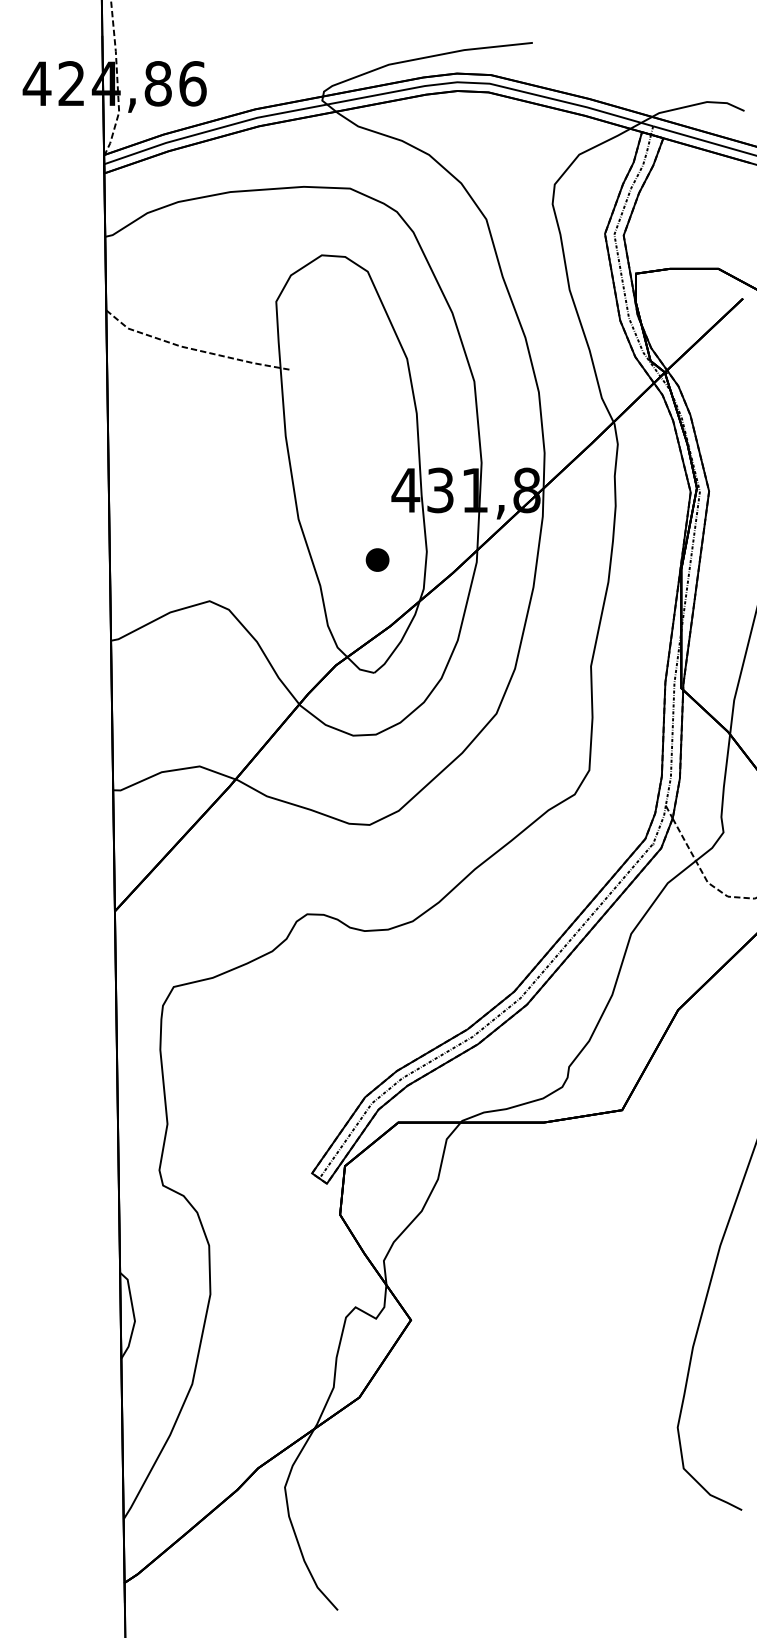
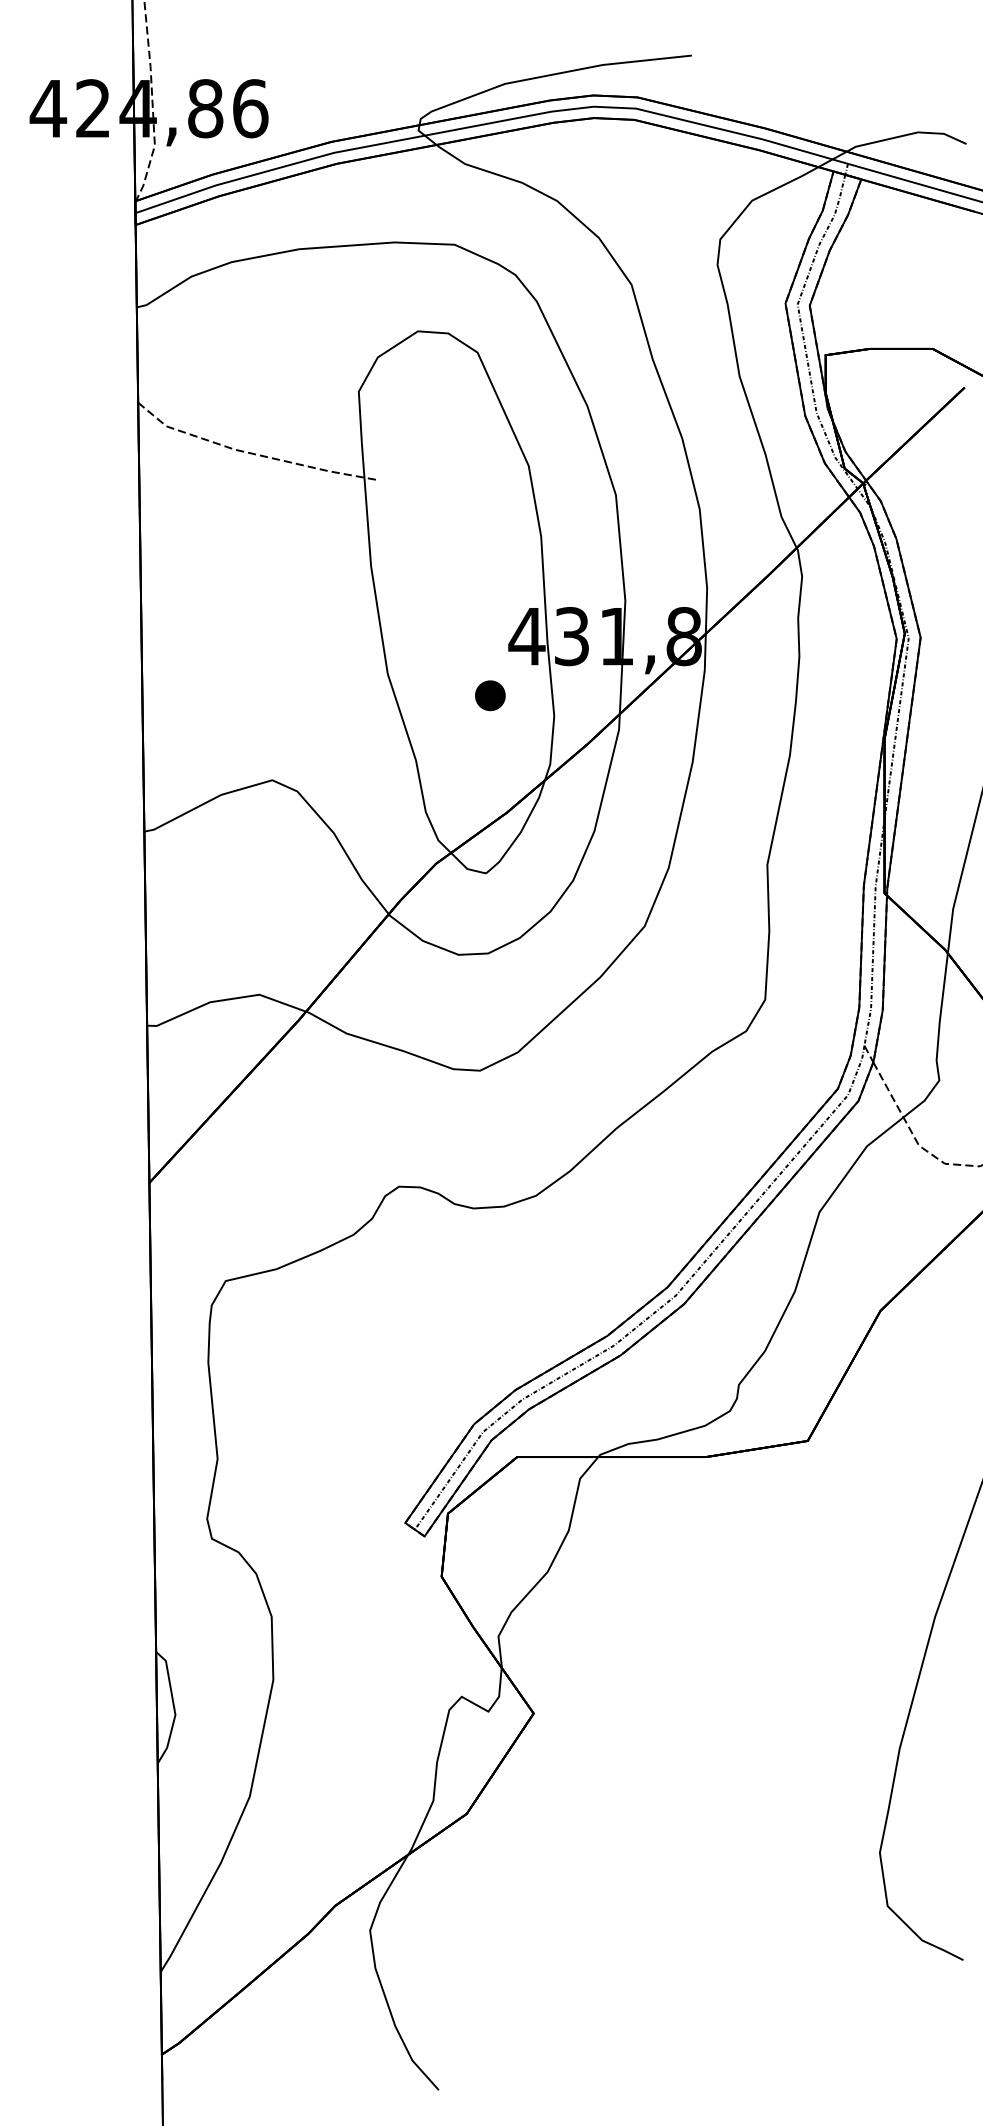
part: (377, 559) -> (490, 695), moved

